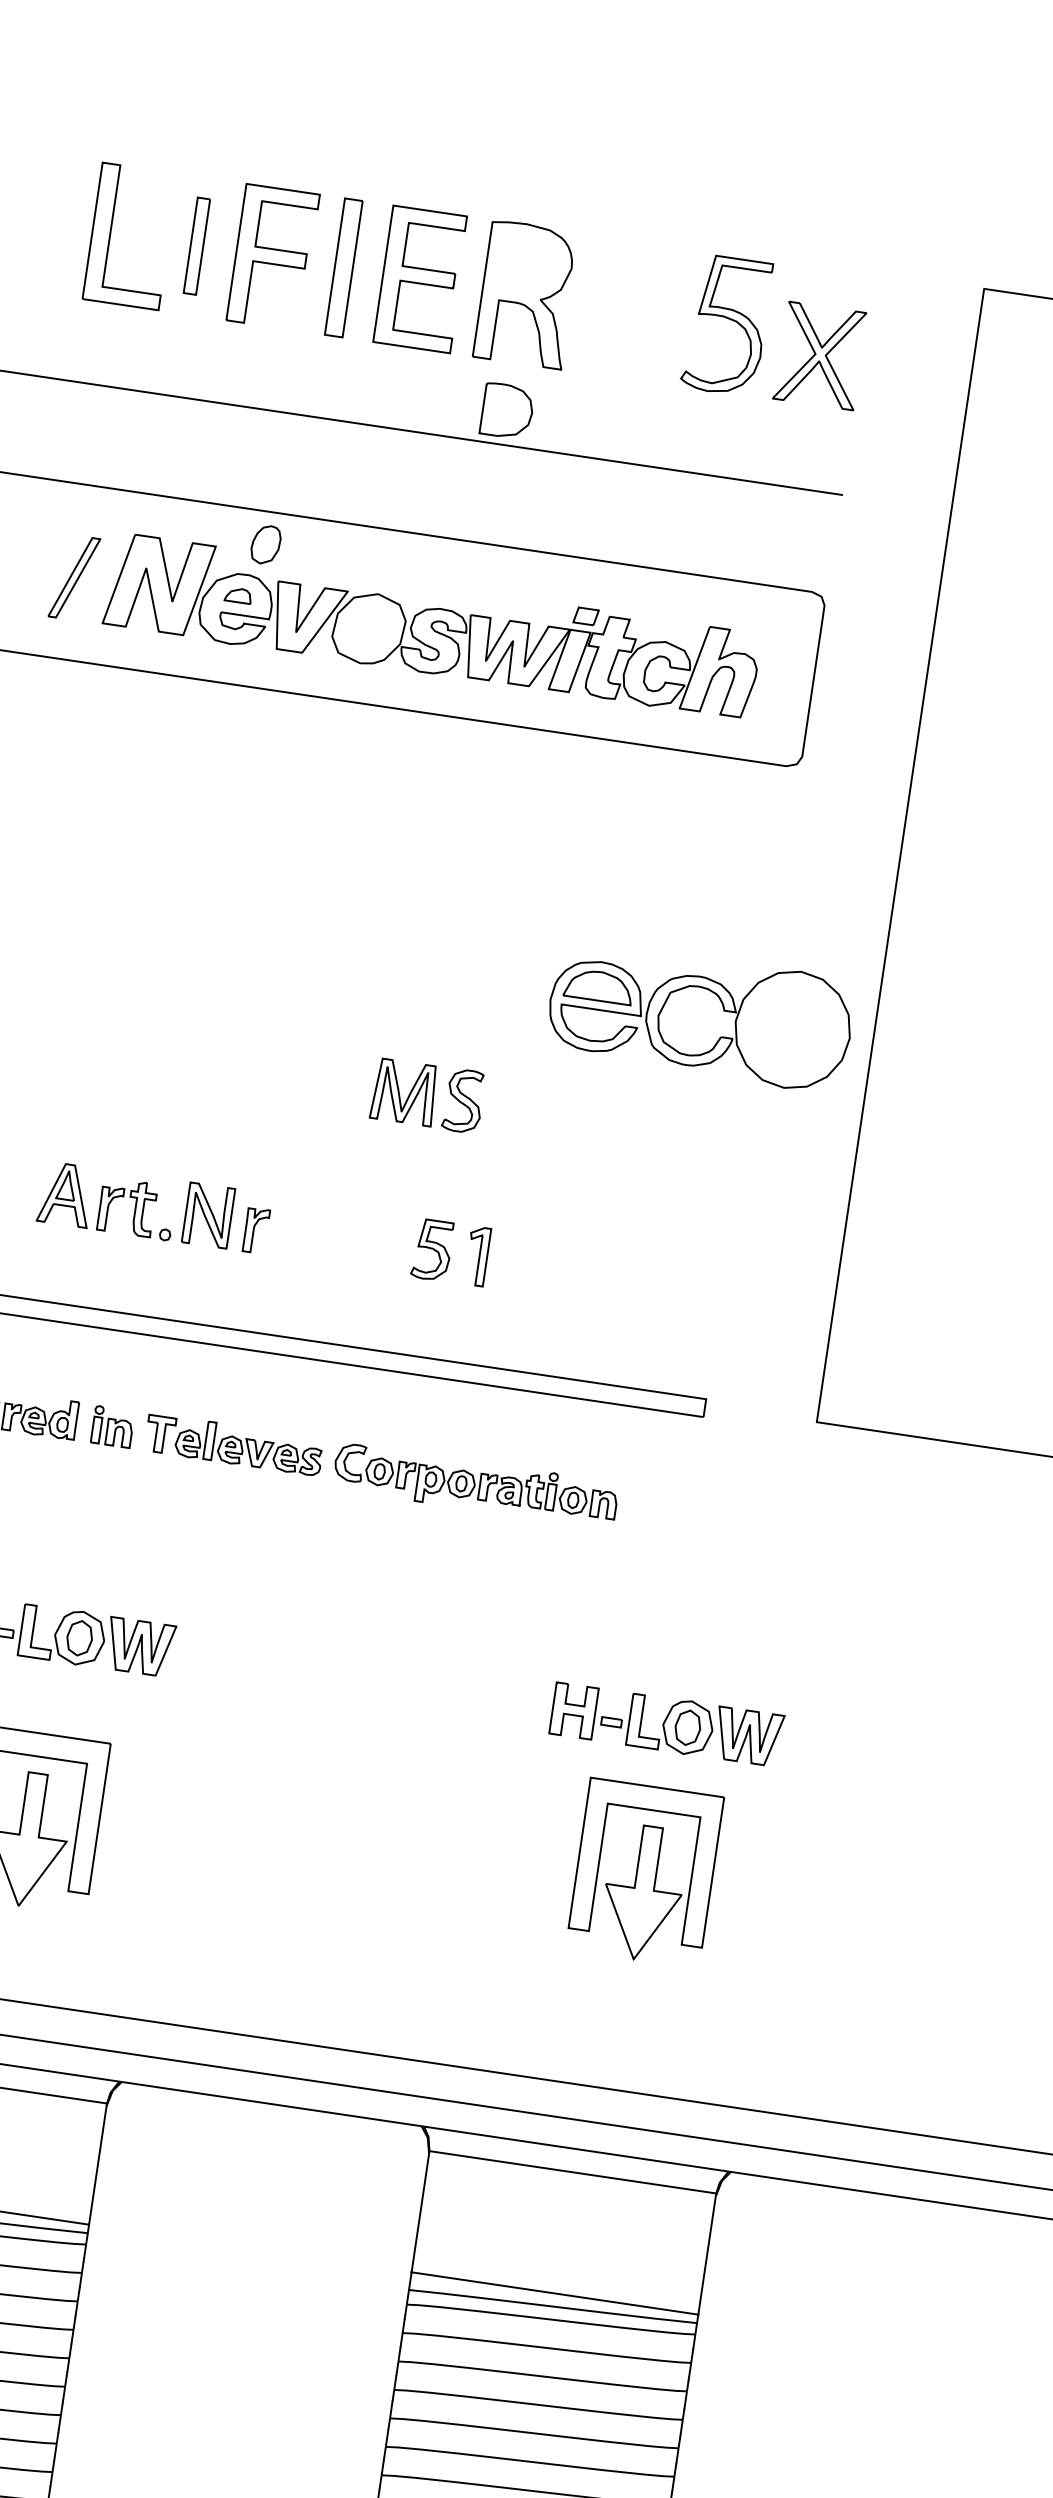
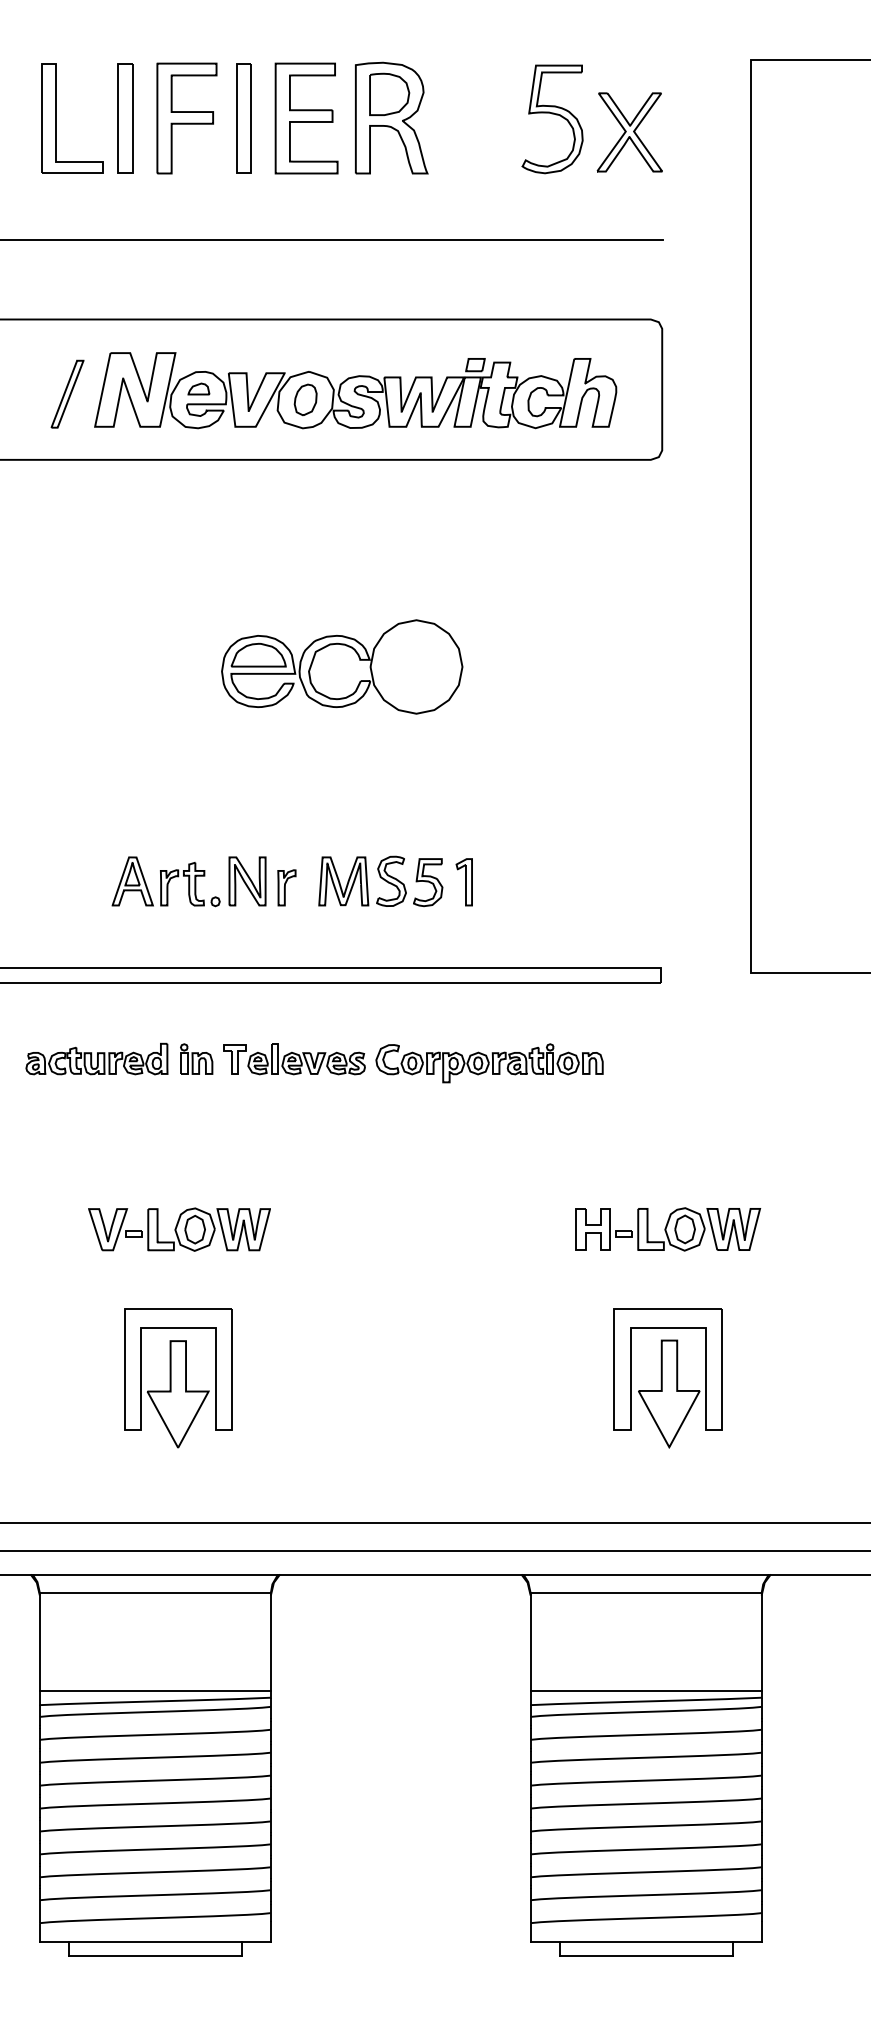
part: (196, 246) -> (125, 118), size x1.43
part: (507, 410) -> (389, 93), moved
part: (265, 544) -> (305, 399), moved
part: (723, 1011) -> (359, 660), moved
part: (428, 1094) -> (362, 880), moved
part: (644, 1873) -> (667, 1378), moved

